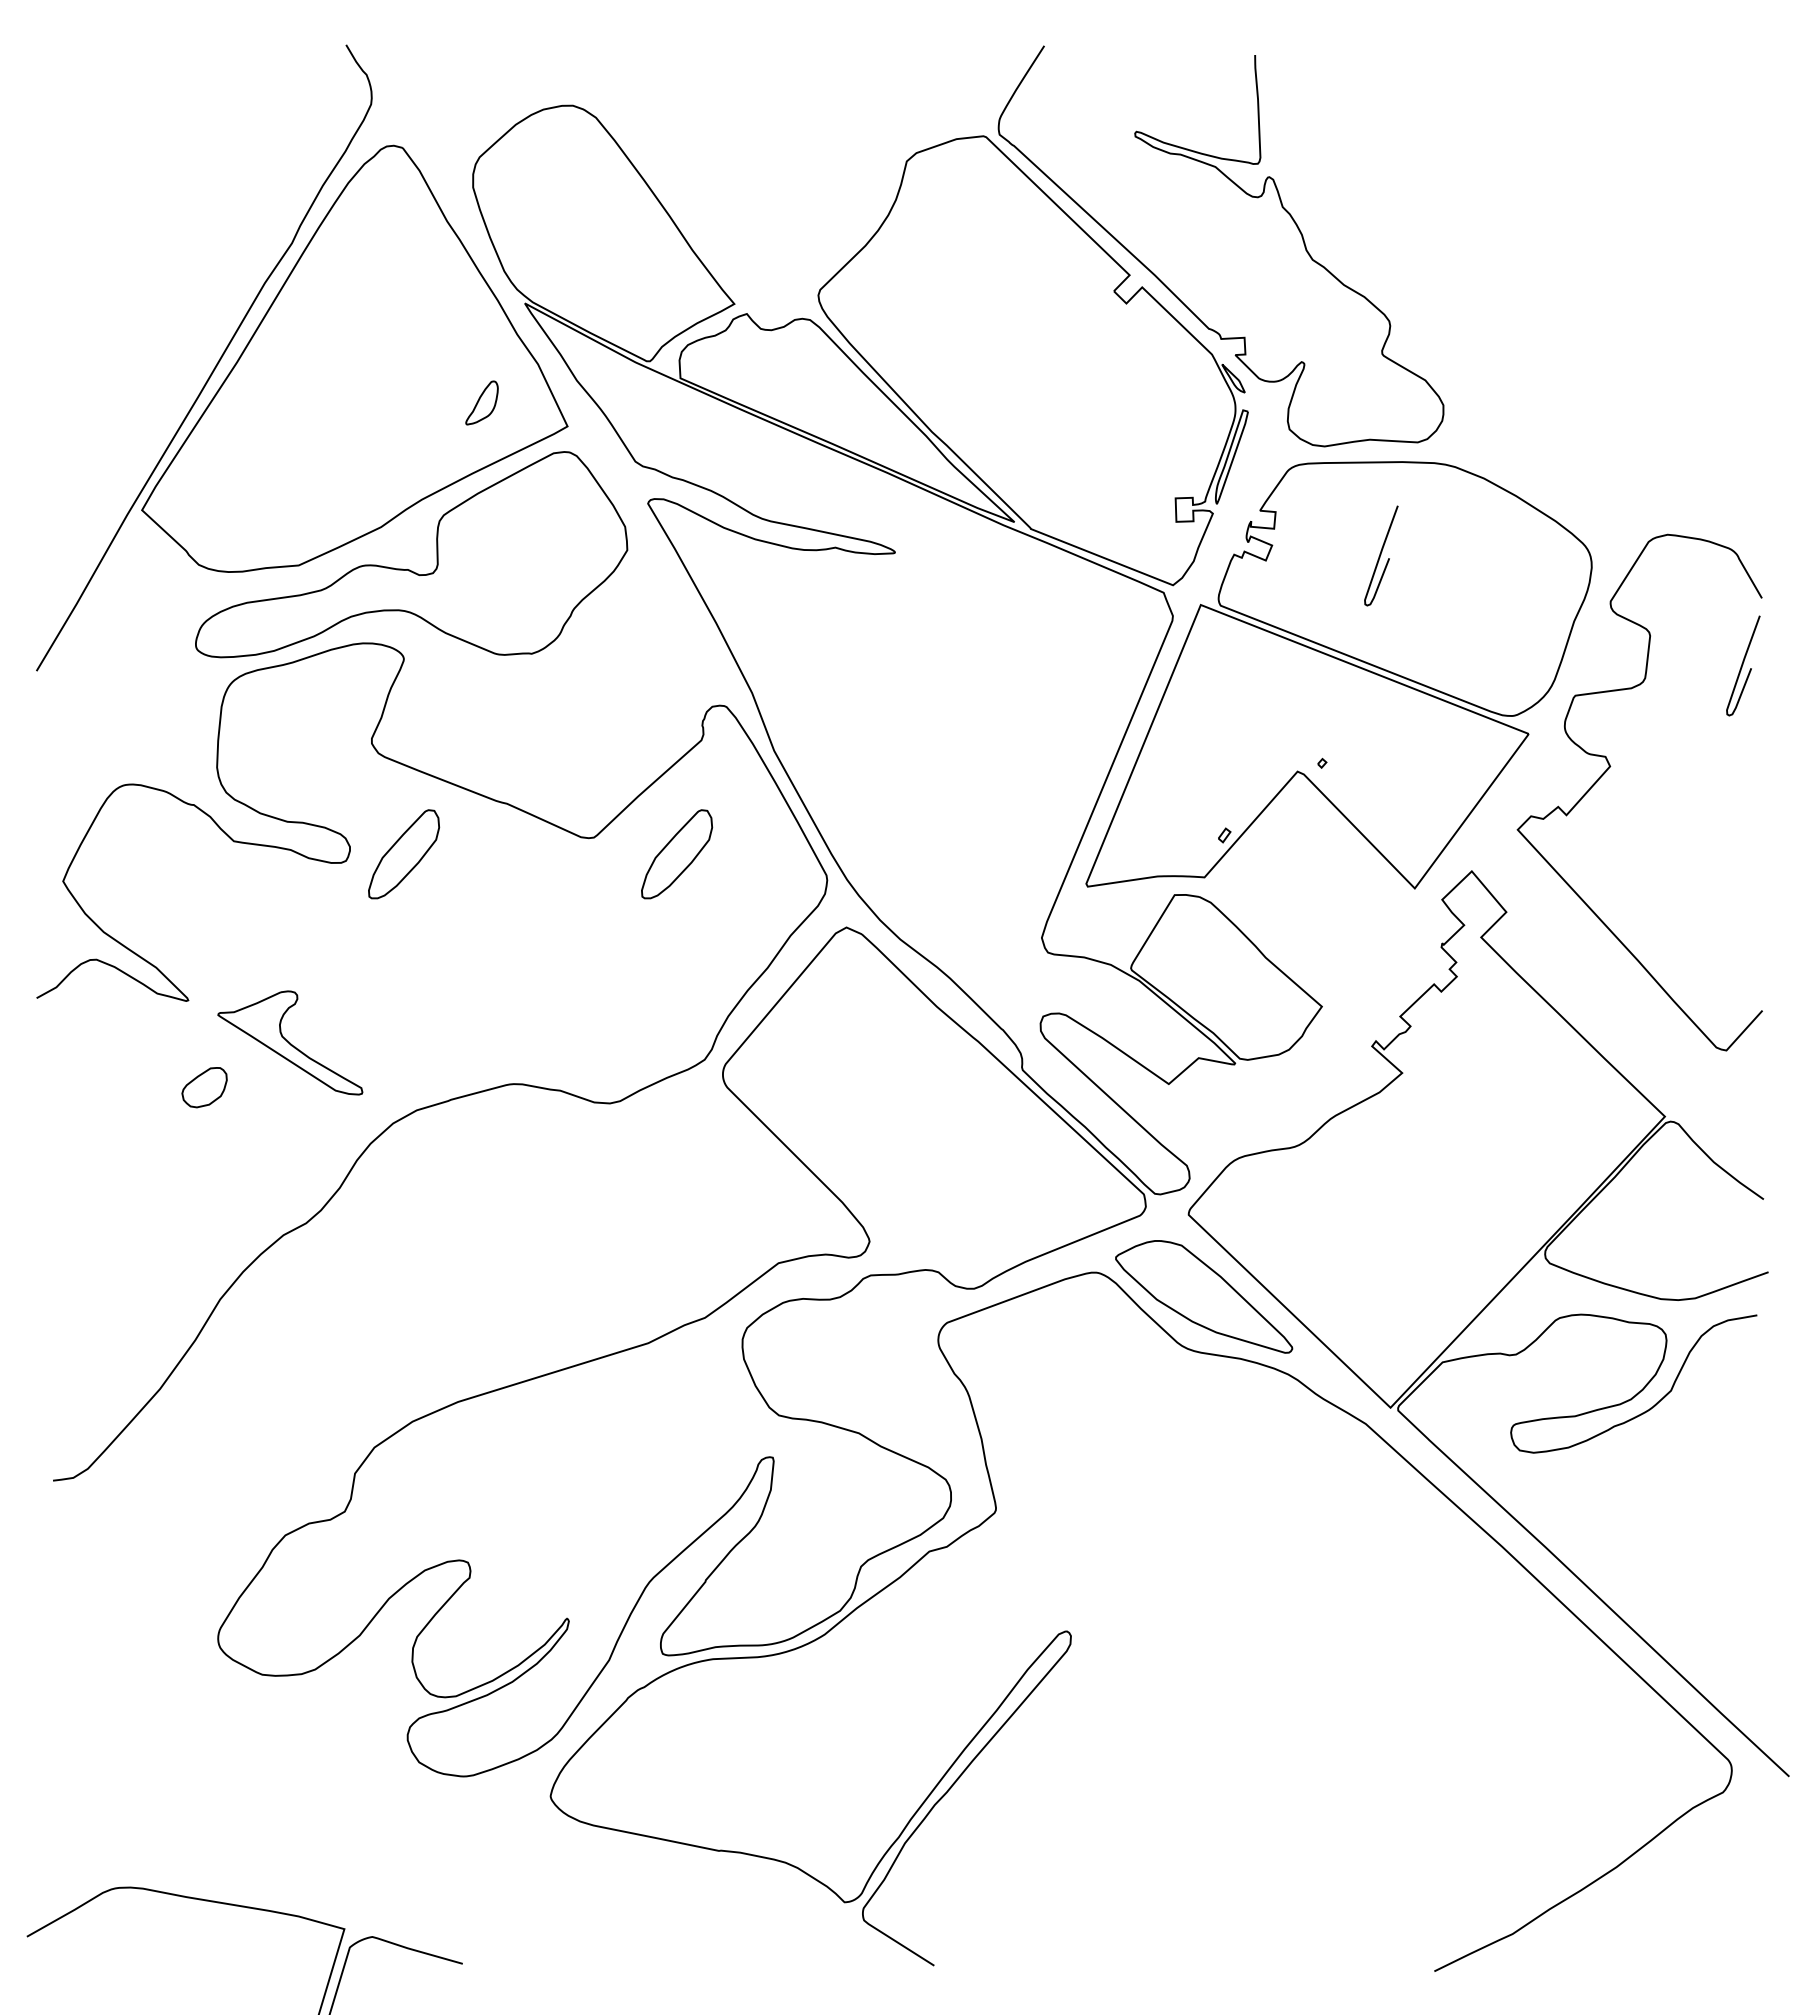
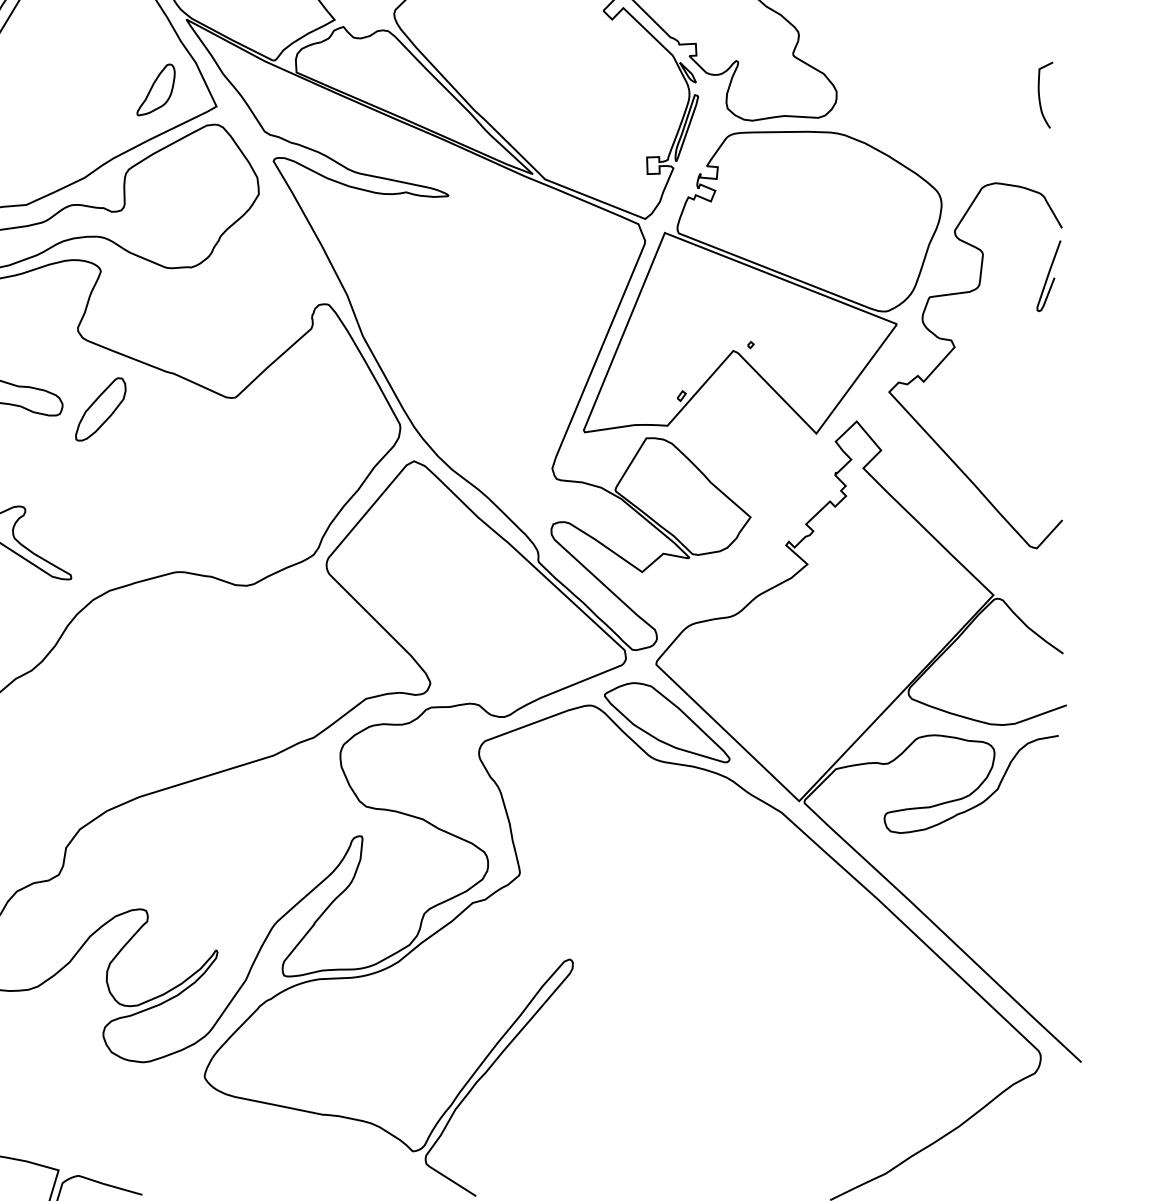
part: (481, 402) -> (155, 89), size x1.67
curve: (1730, 410) -> (1039, 95), added
curve: (1381, 554) -> (792, 197), removed
part: (677, 854) -> (294, 409), removed

